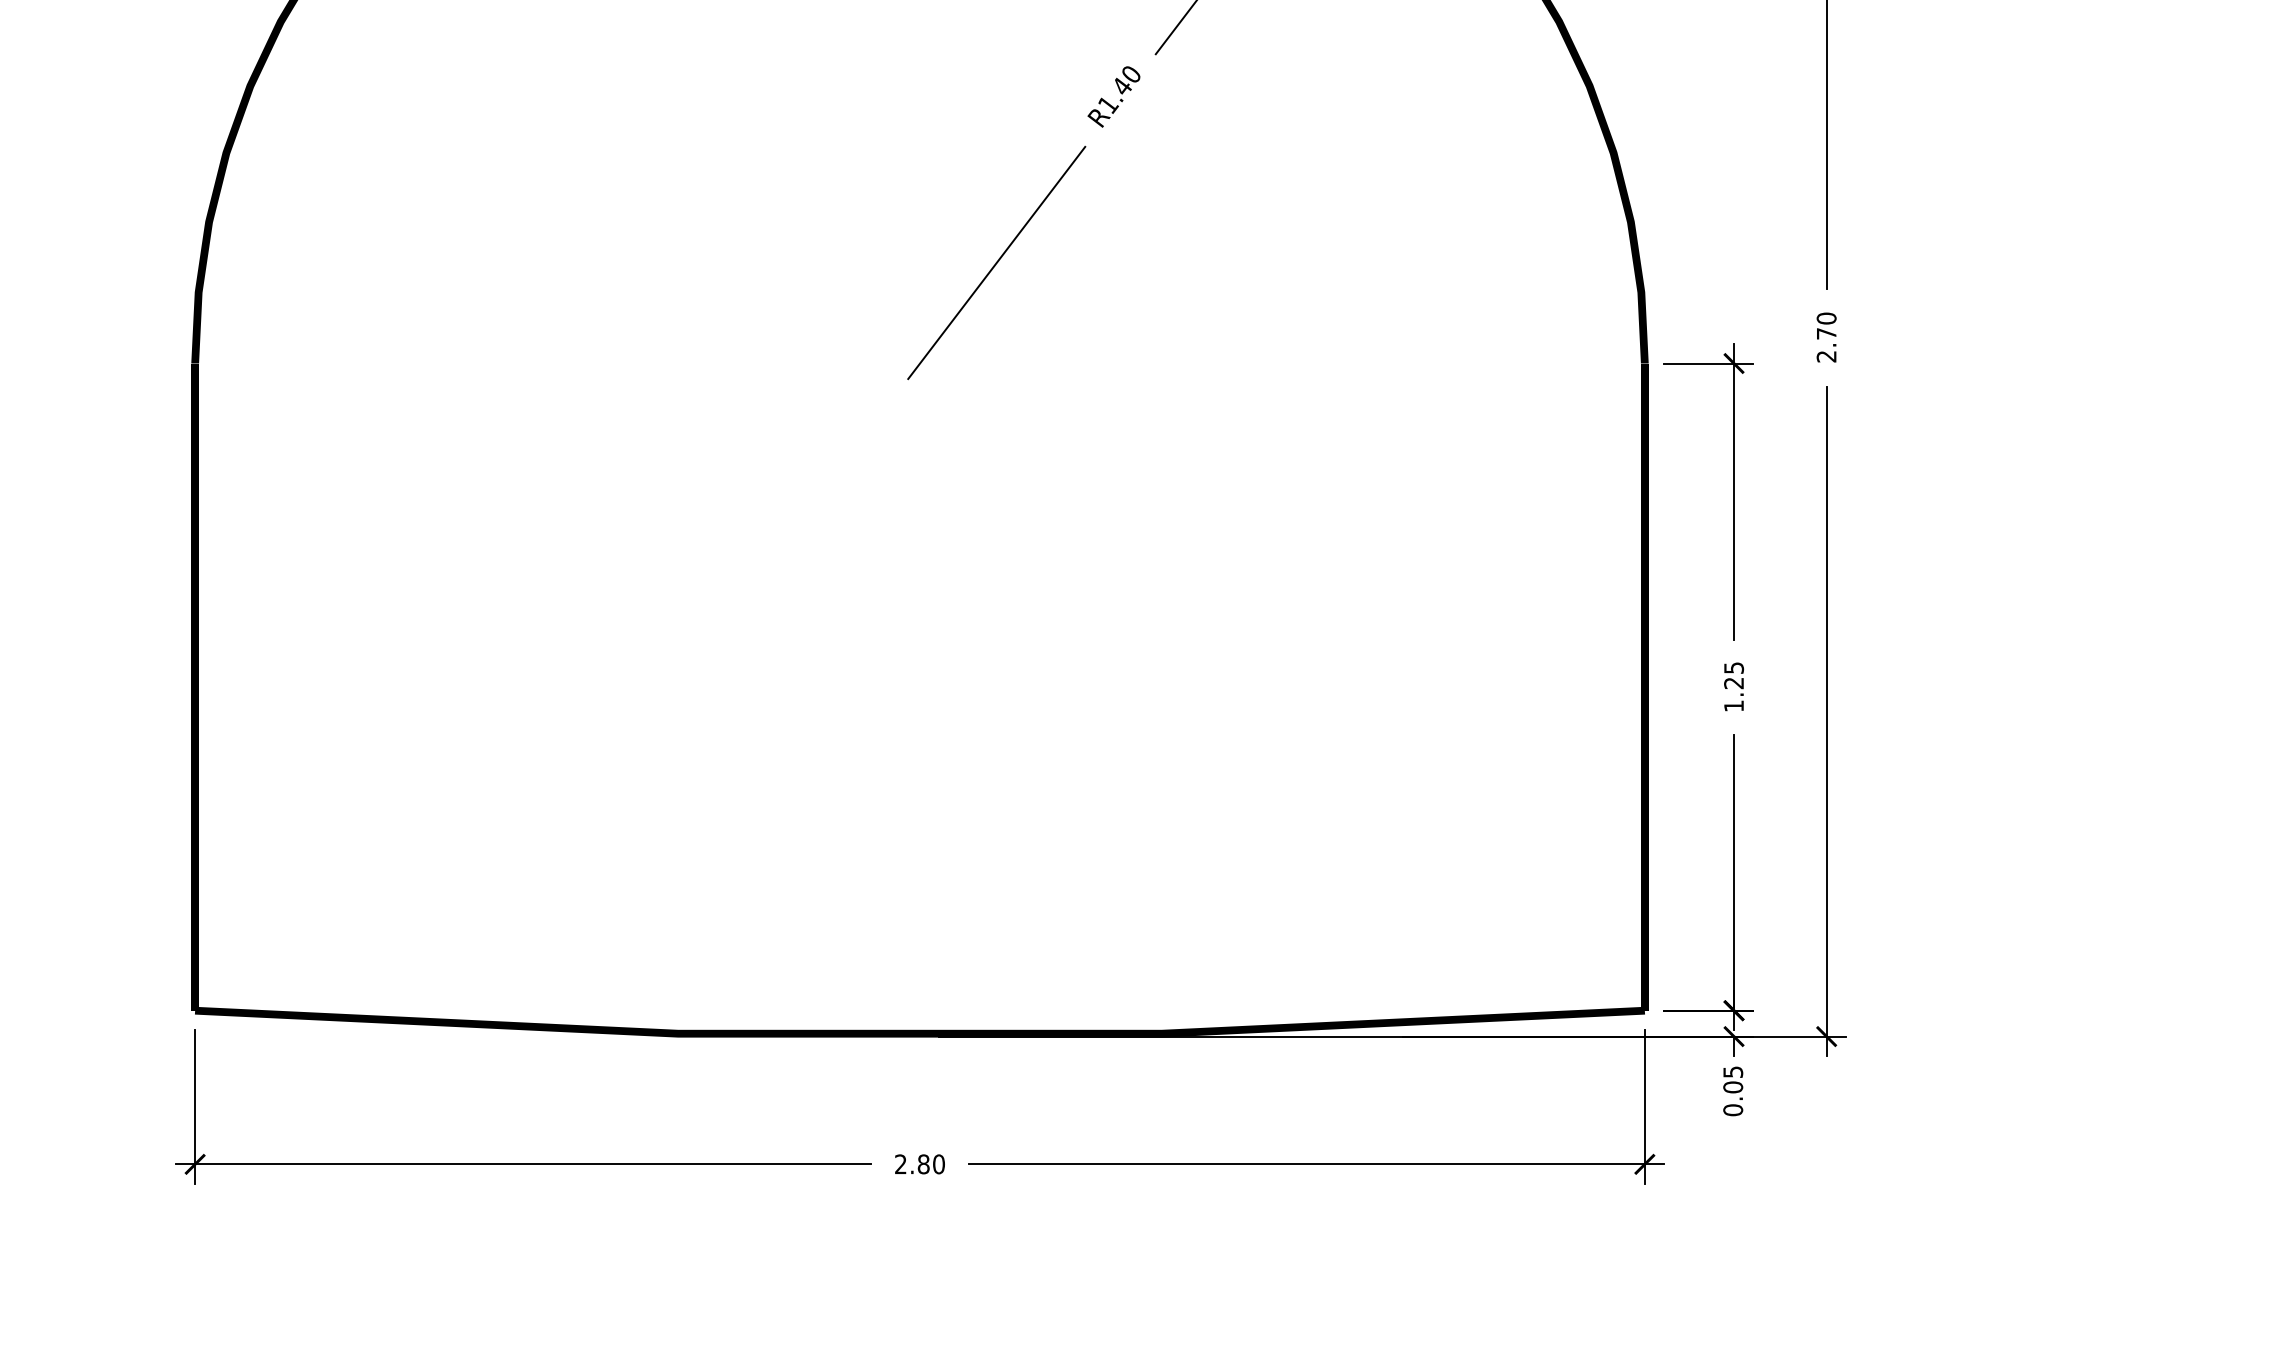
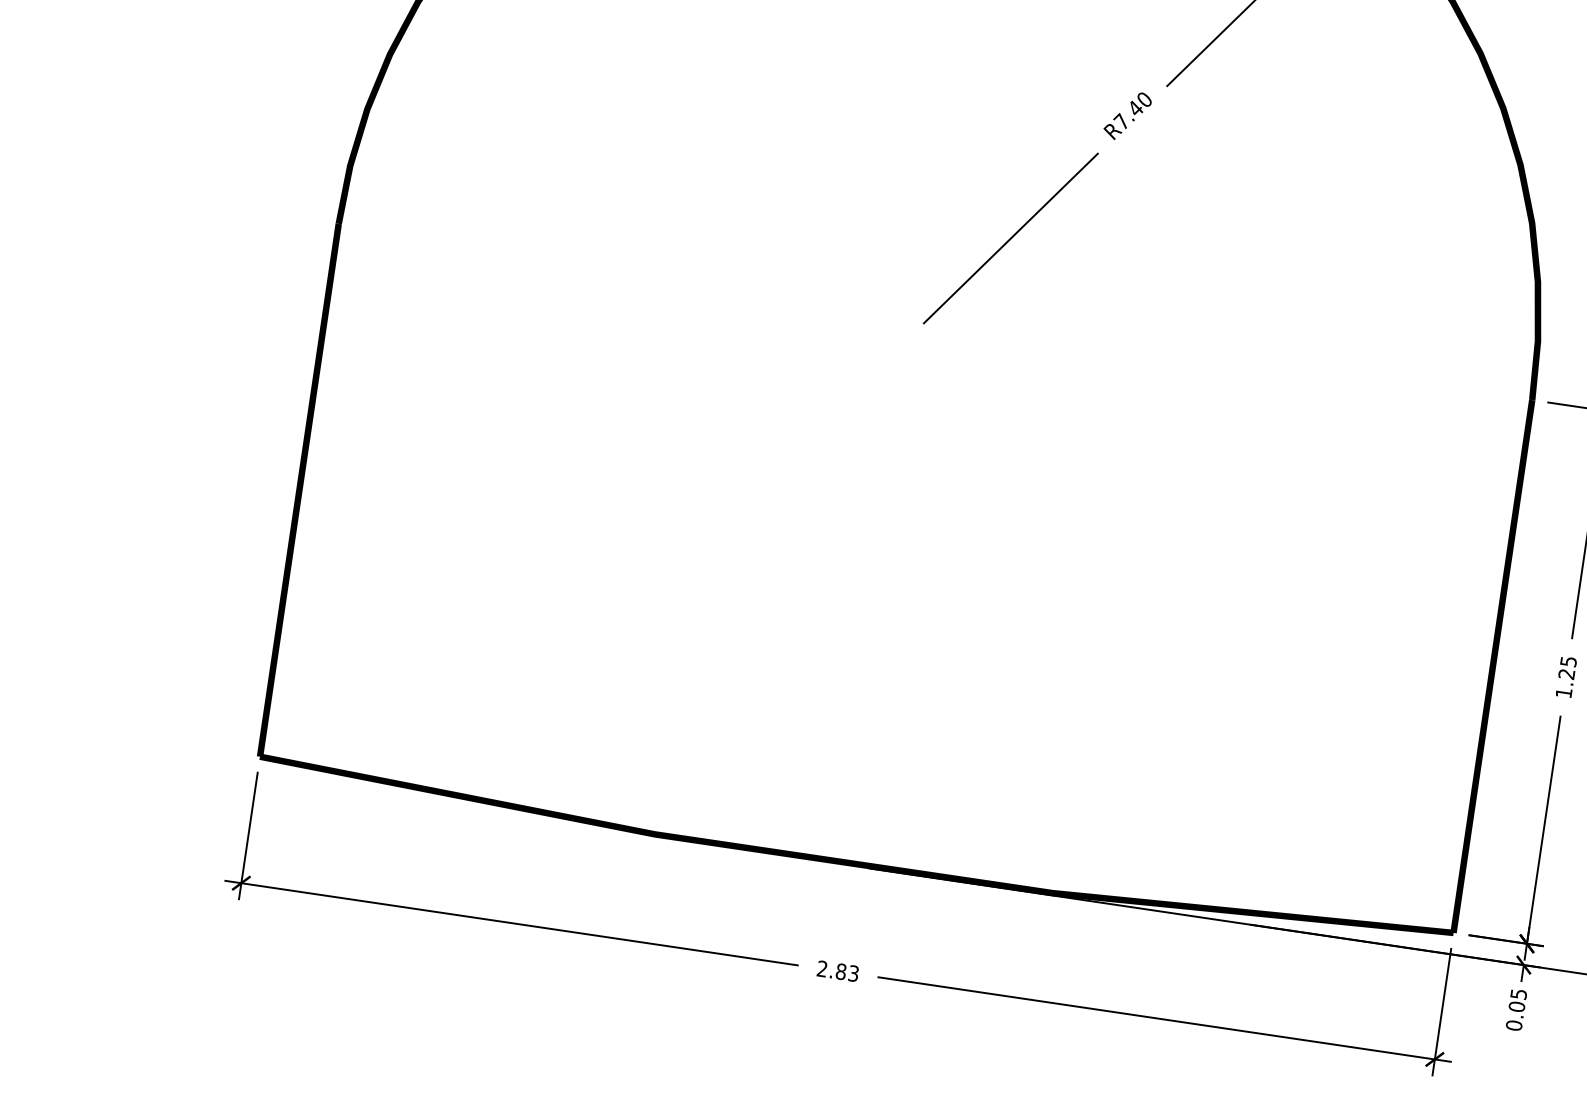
text: (1107, 103) -> (1121, 120), R1.40 -> R7.40
text: (938, 1164) -> (853, 973), 2.80 -> 2.83

